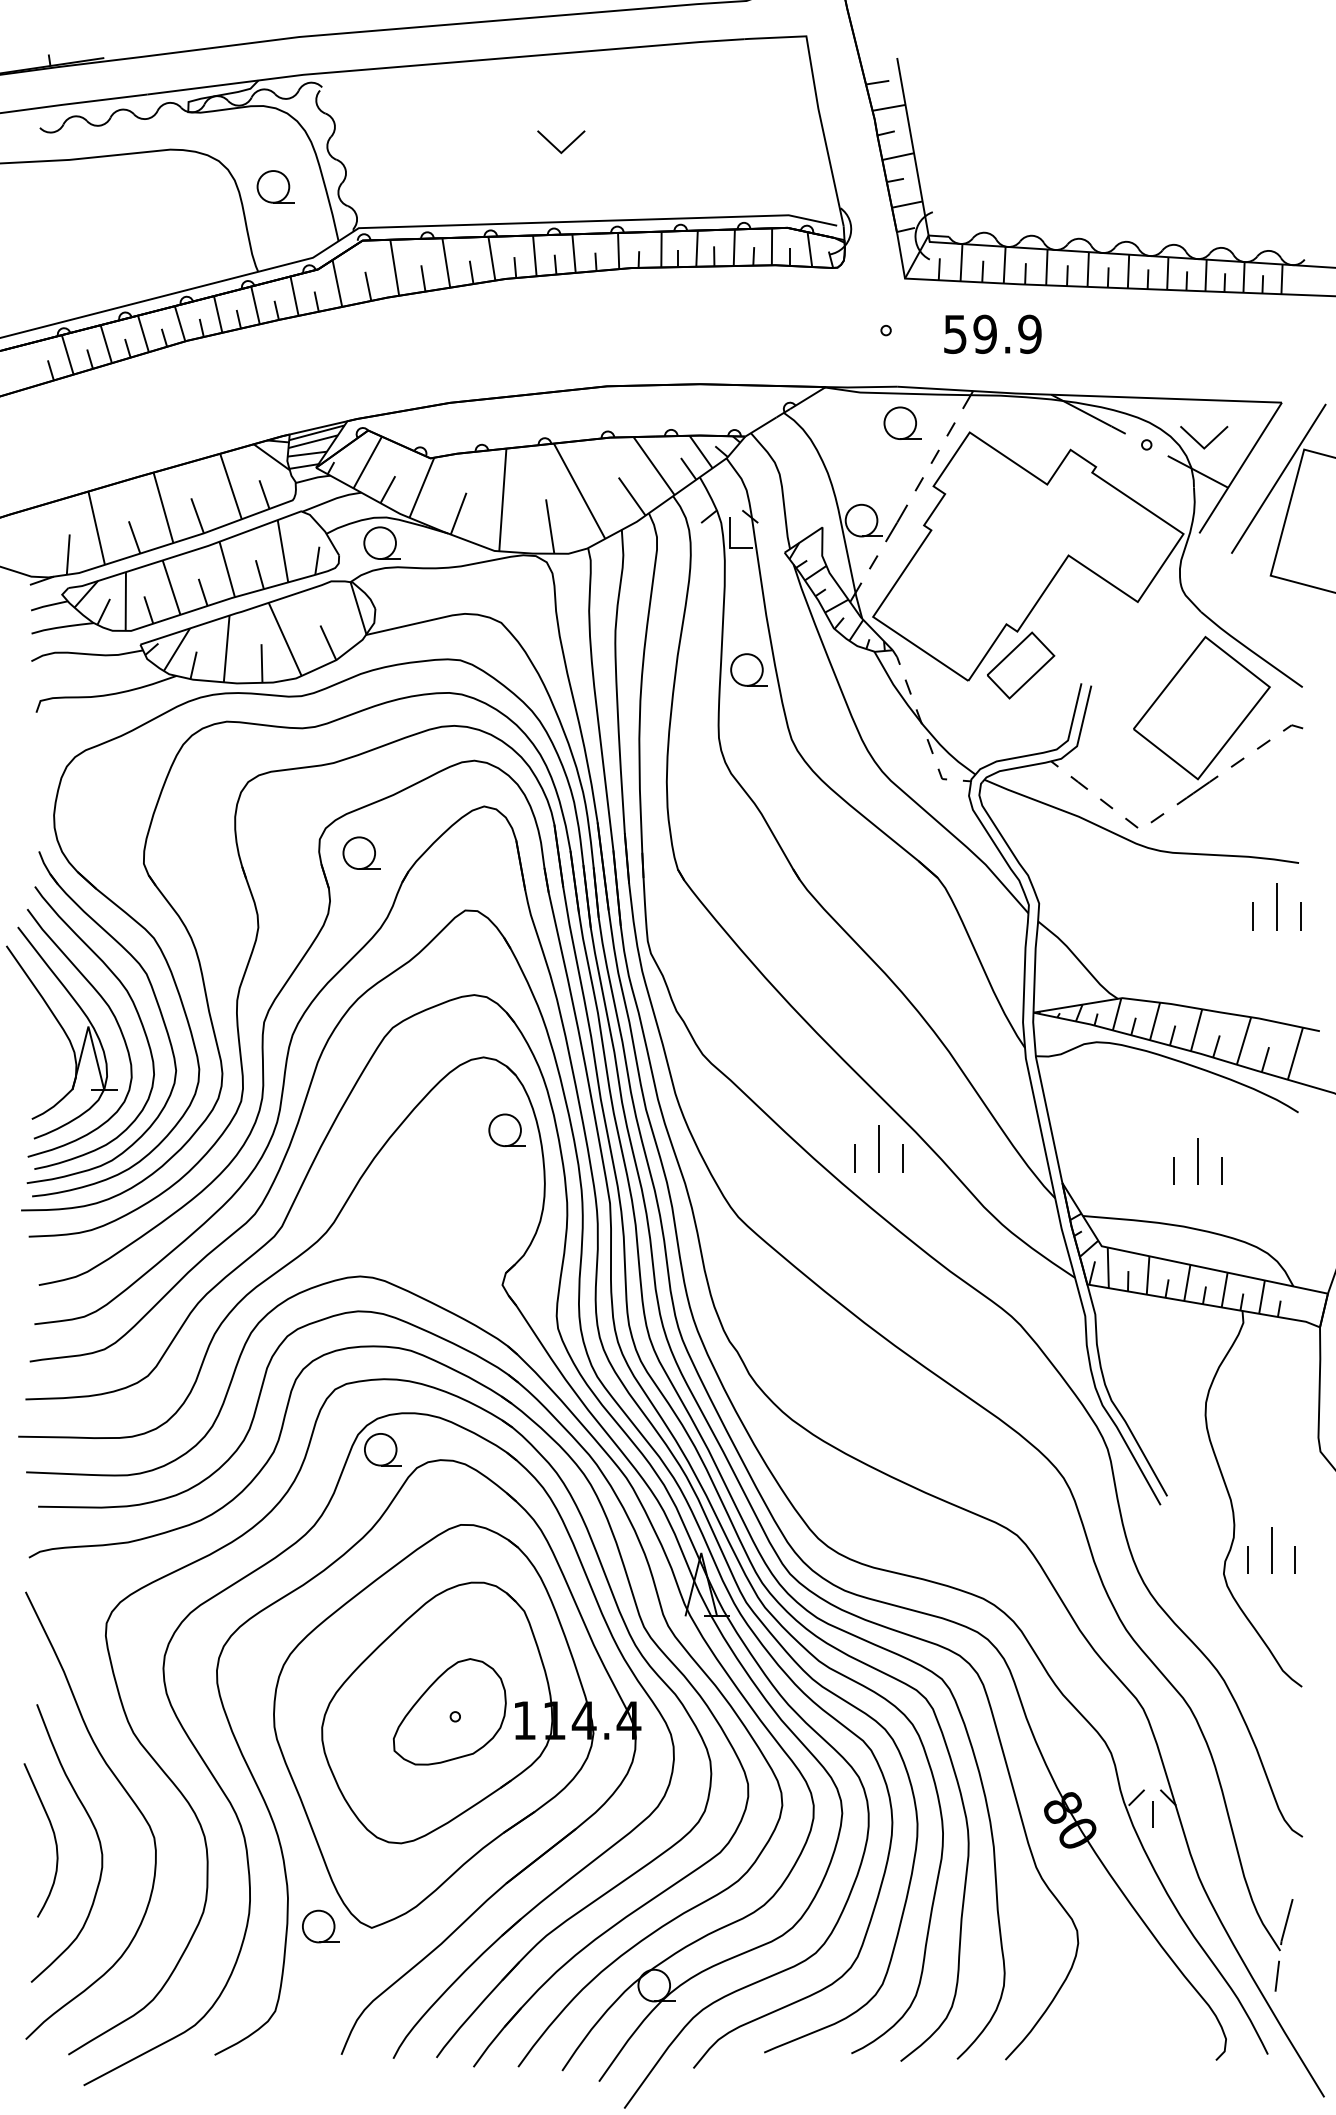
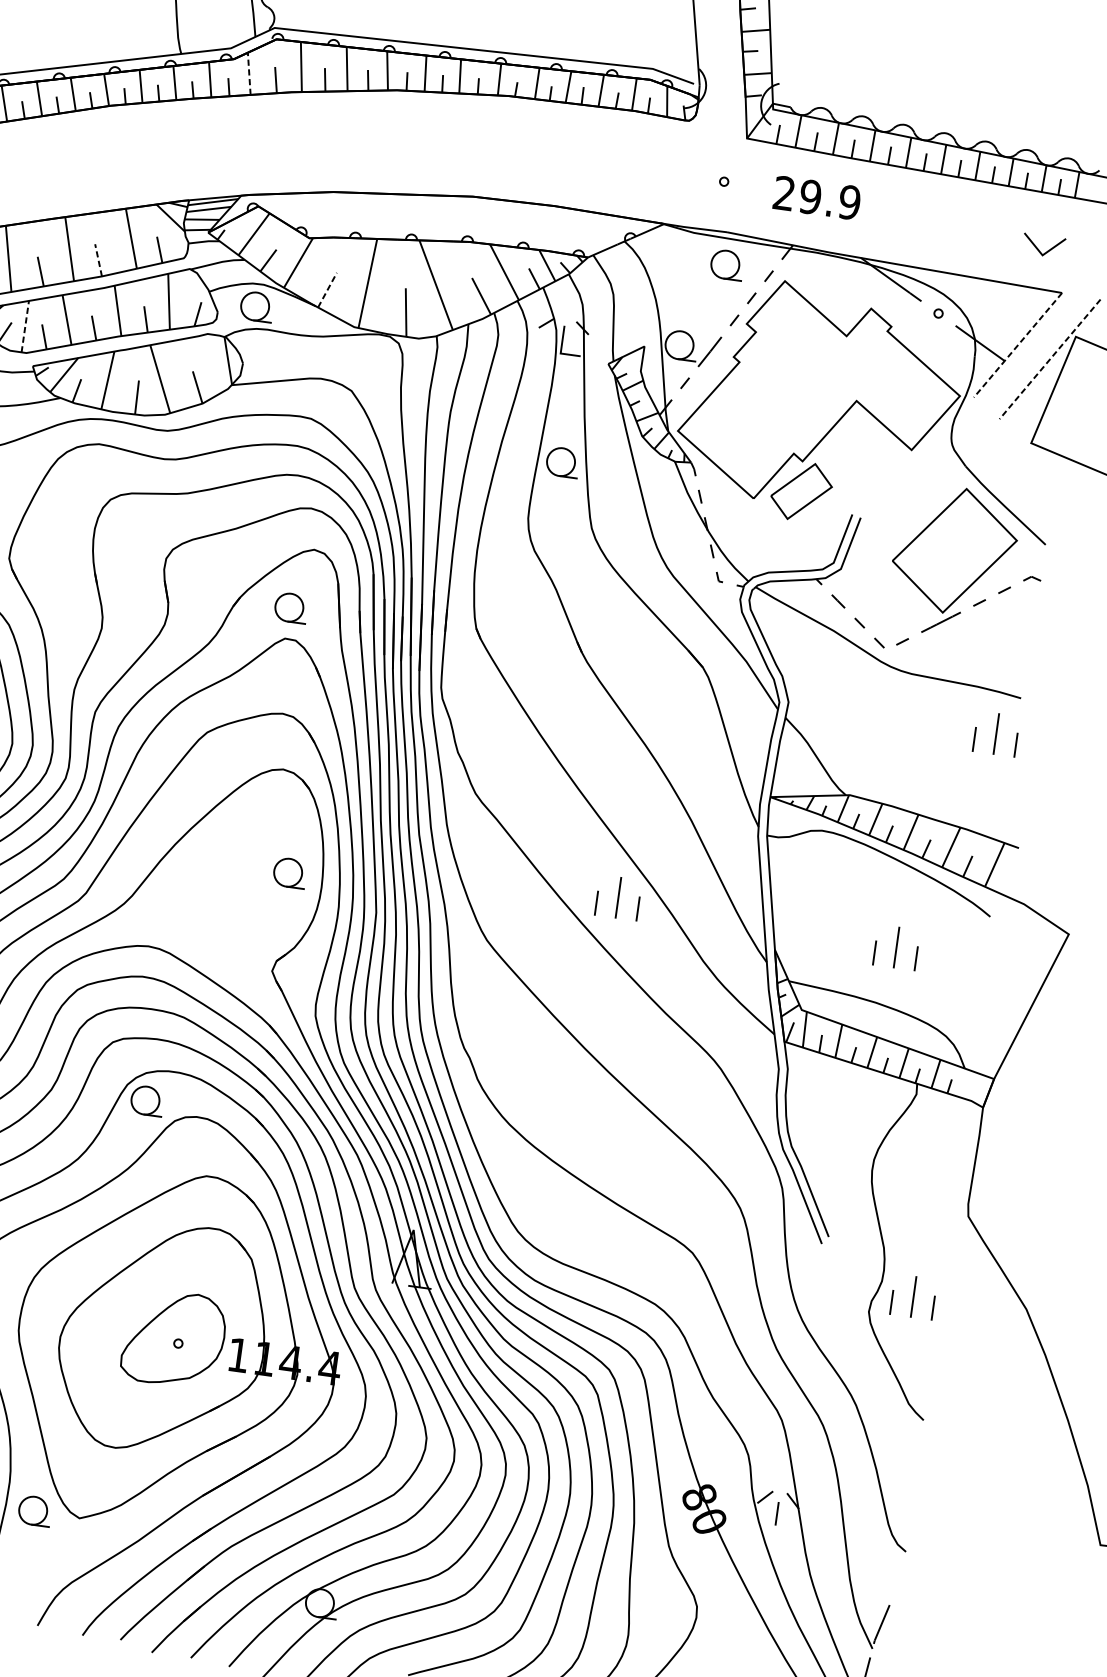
line: (337, 283) -> (249, 73), solid -> dashed
text: (955, 334) -> (784, 193), 59.9 -> 29.9
part: (1199, 442) -> (1039, 249), moved
line: (1240, 468) -> (1017, 345), solid -> dashed
line: (1278, 478) -> (1049, 359), solid -> dashed
line: (458, 513) -> (327, 290), solid -> dashed
line: (197, 515) -> (98, 260), solid -> dashed
line: (125, 601) -> (25, 326), solid -> dashed
part: (361, 852) -> (291, 607), moved
part: (506, 1130) -> (289, 873), moved

